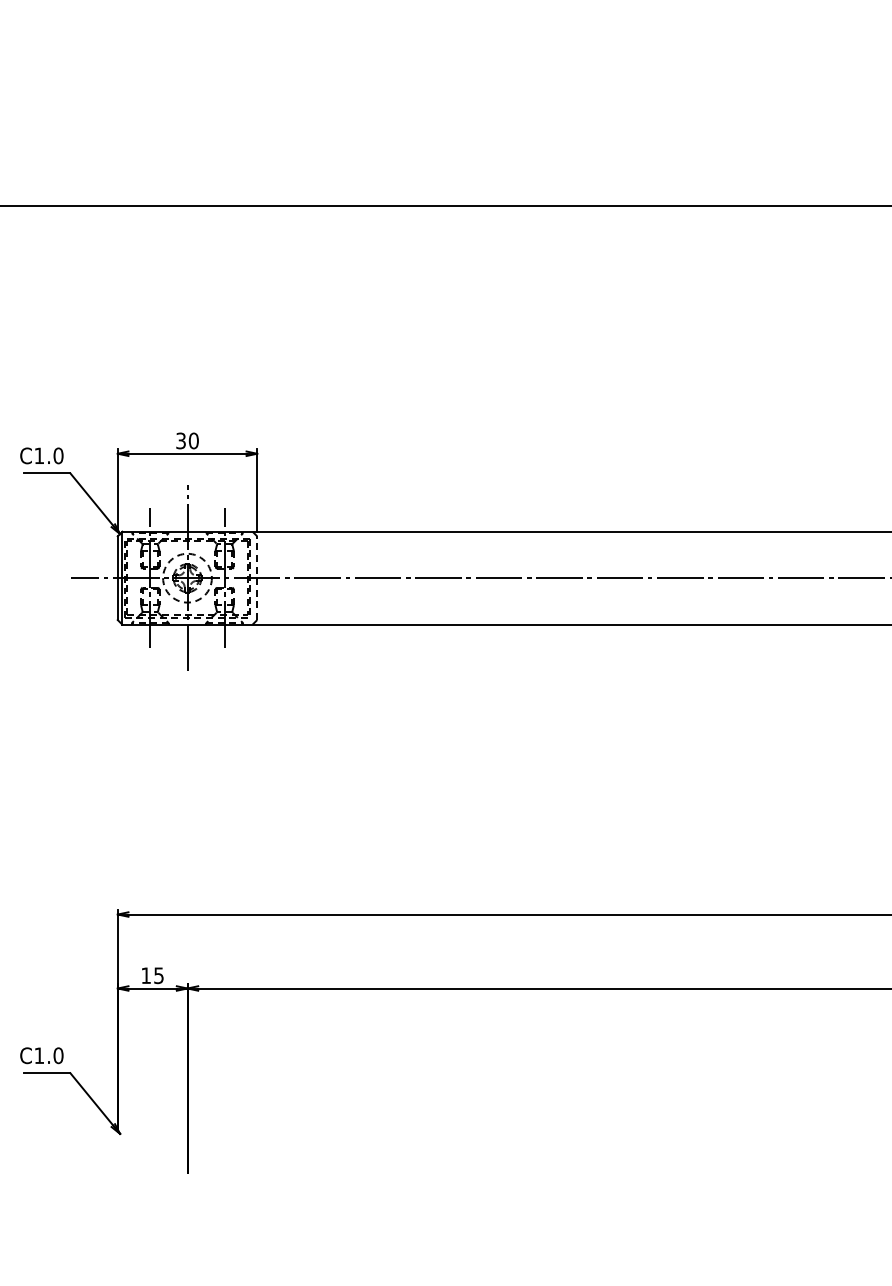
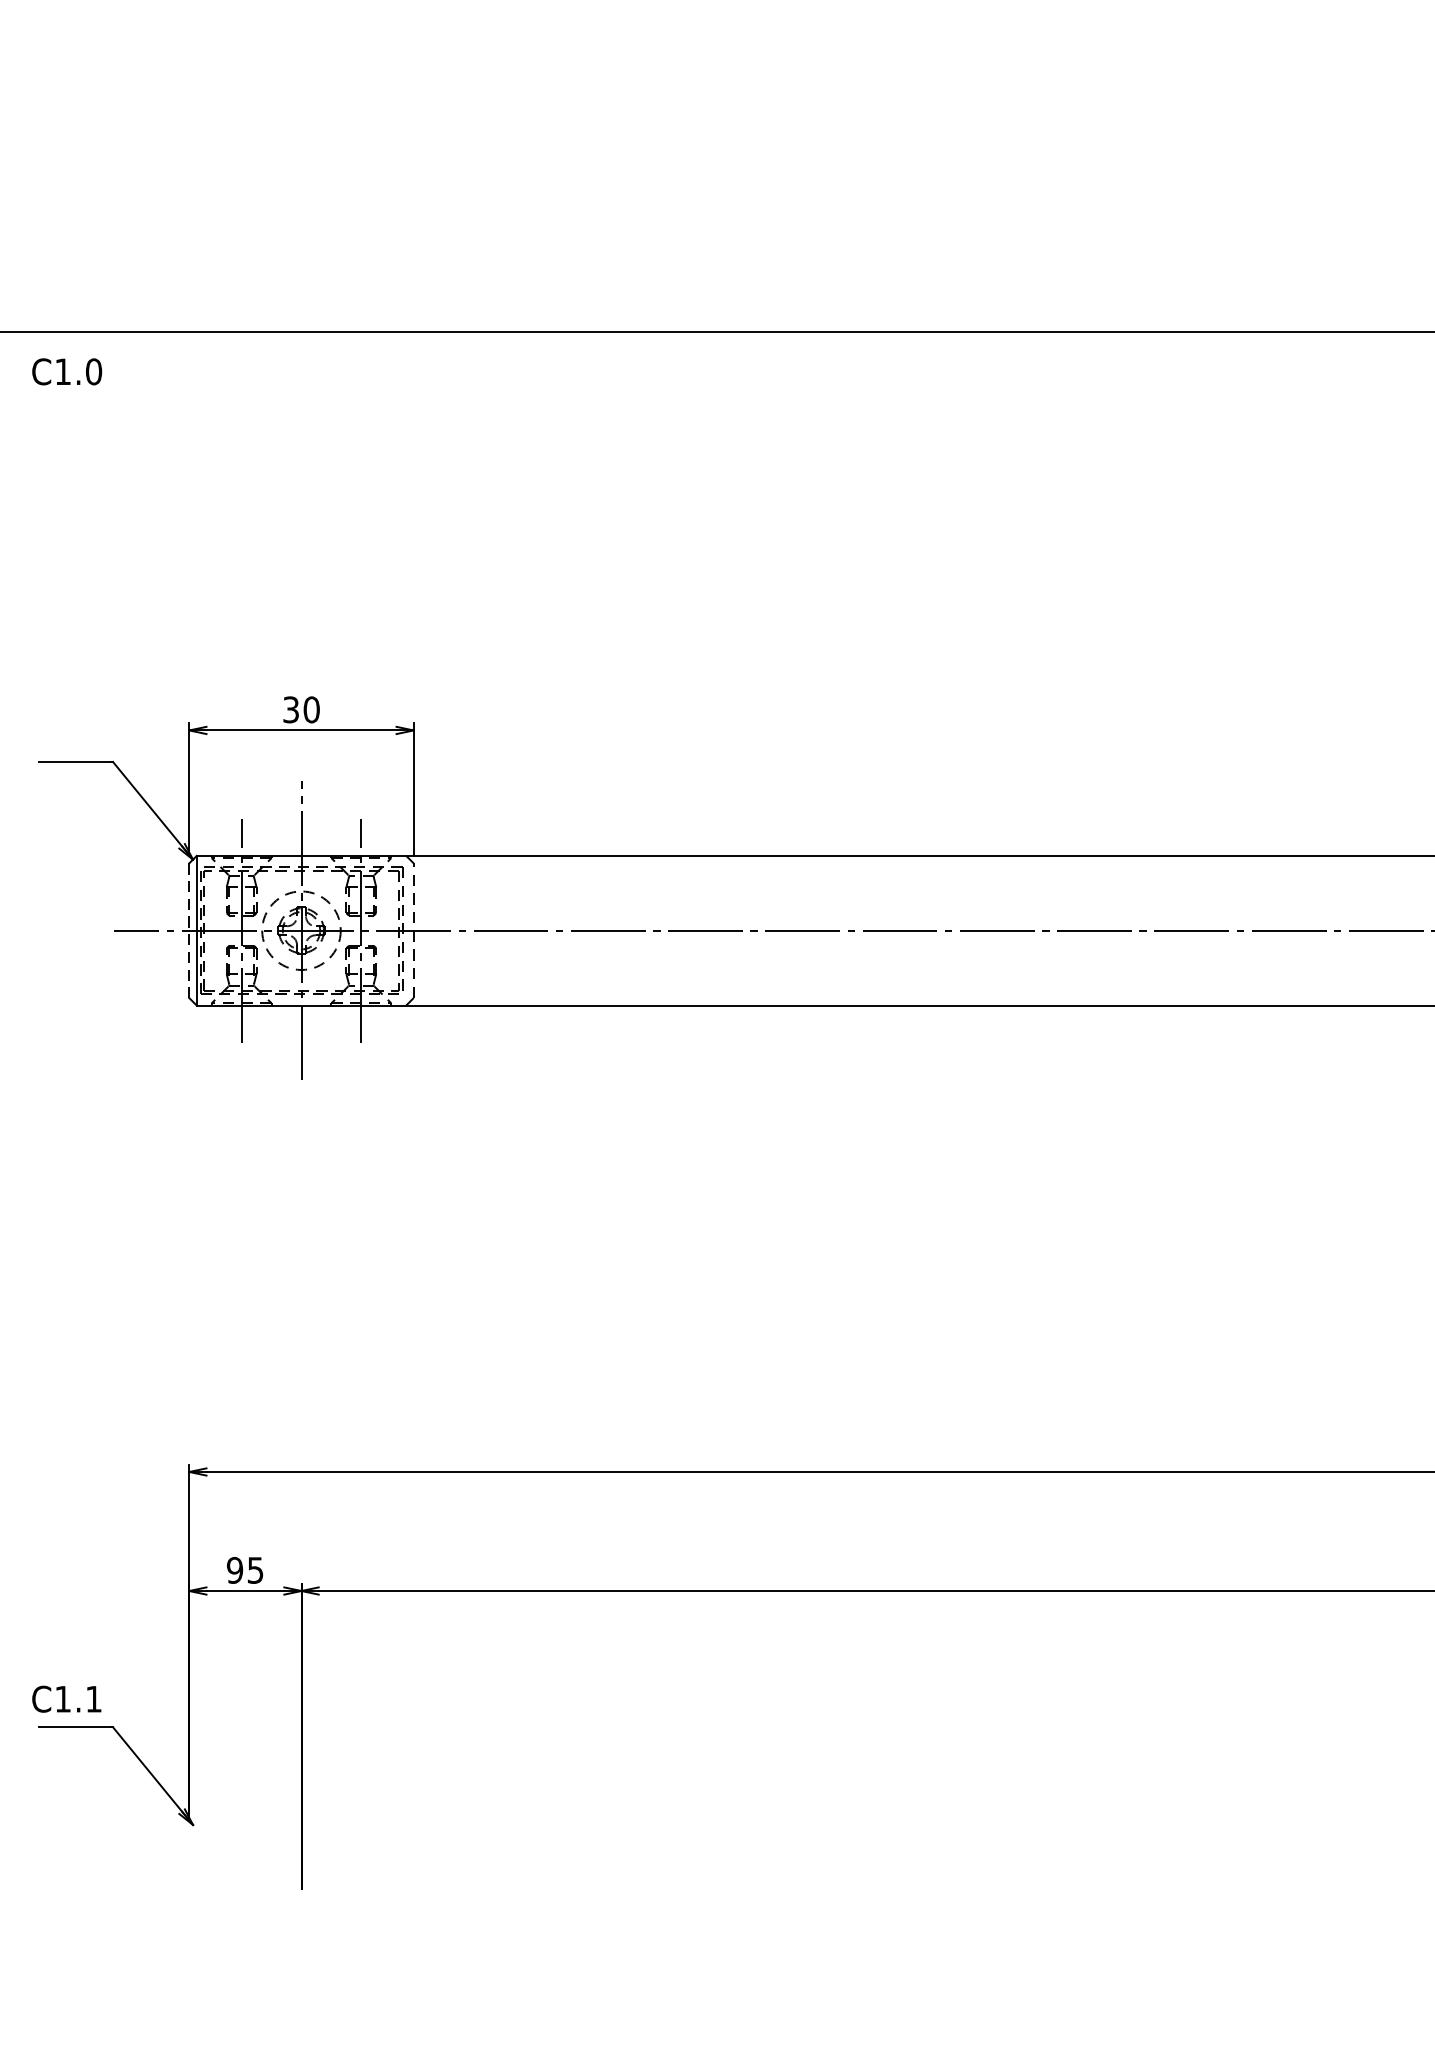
text: (41, 455) -> (66, 371), moved
line: (117, 578) -> (188, 931), solid -> dashed
text: (146, 975) -> (235, 1570), 15 -> 95
text: (58, 1055) -> (93, 1698), C1.0 -> C1.1

